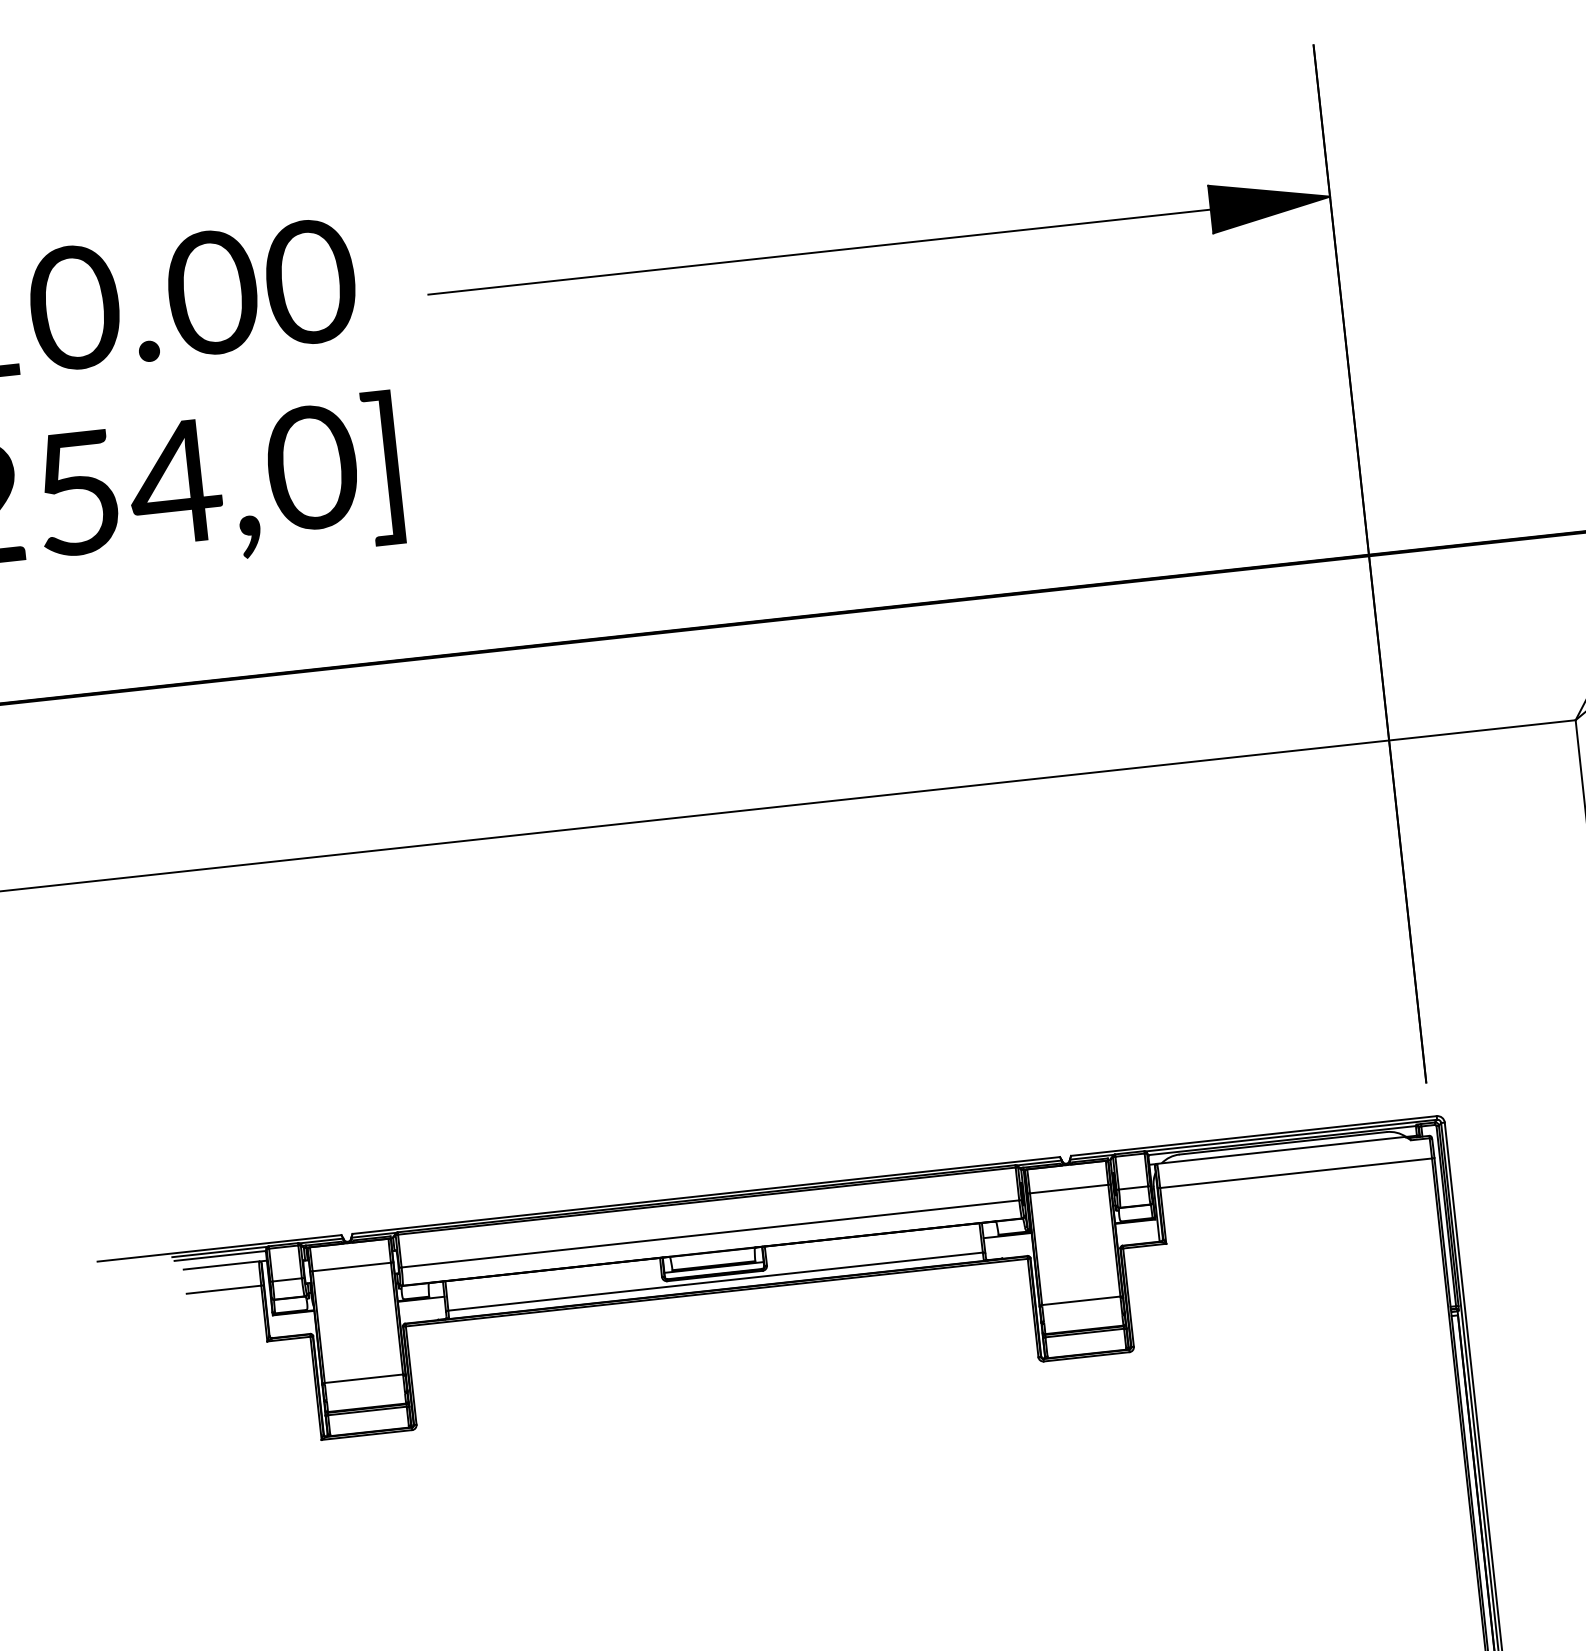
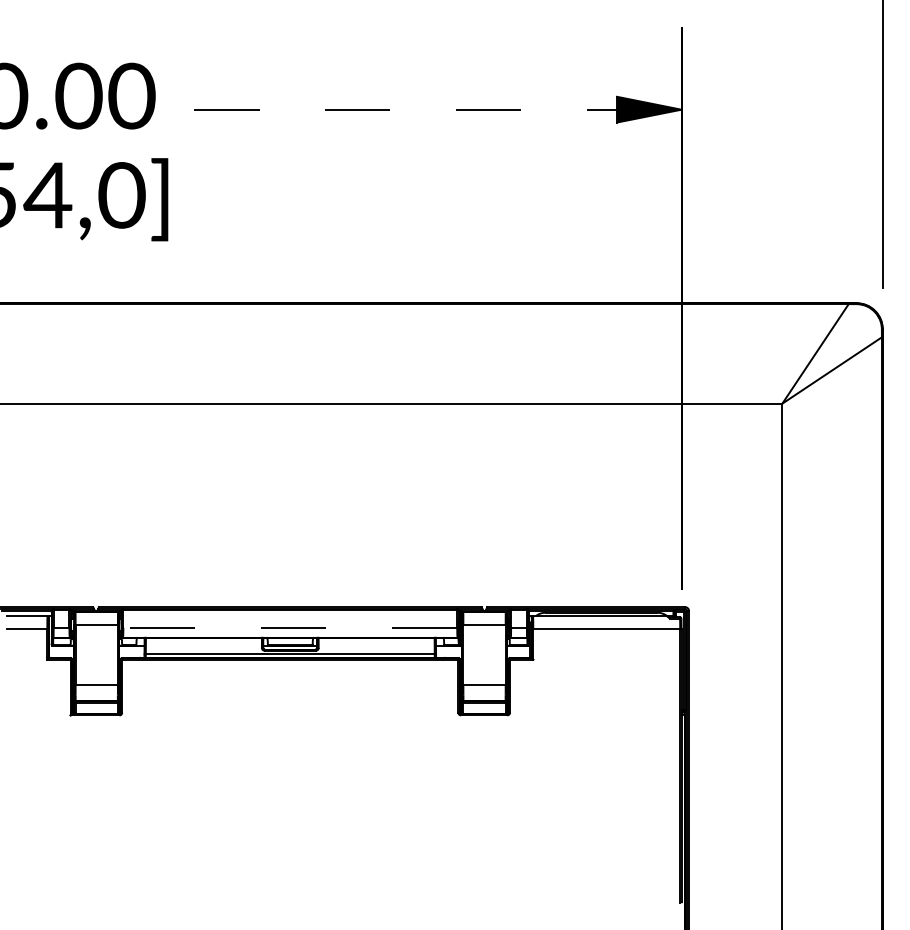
line: (821, 251) -> (406, 109), solid -> dashed
line: (710, 1233) -> (290, 627), solid -> dashed

